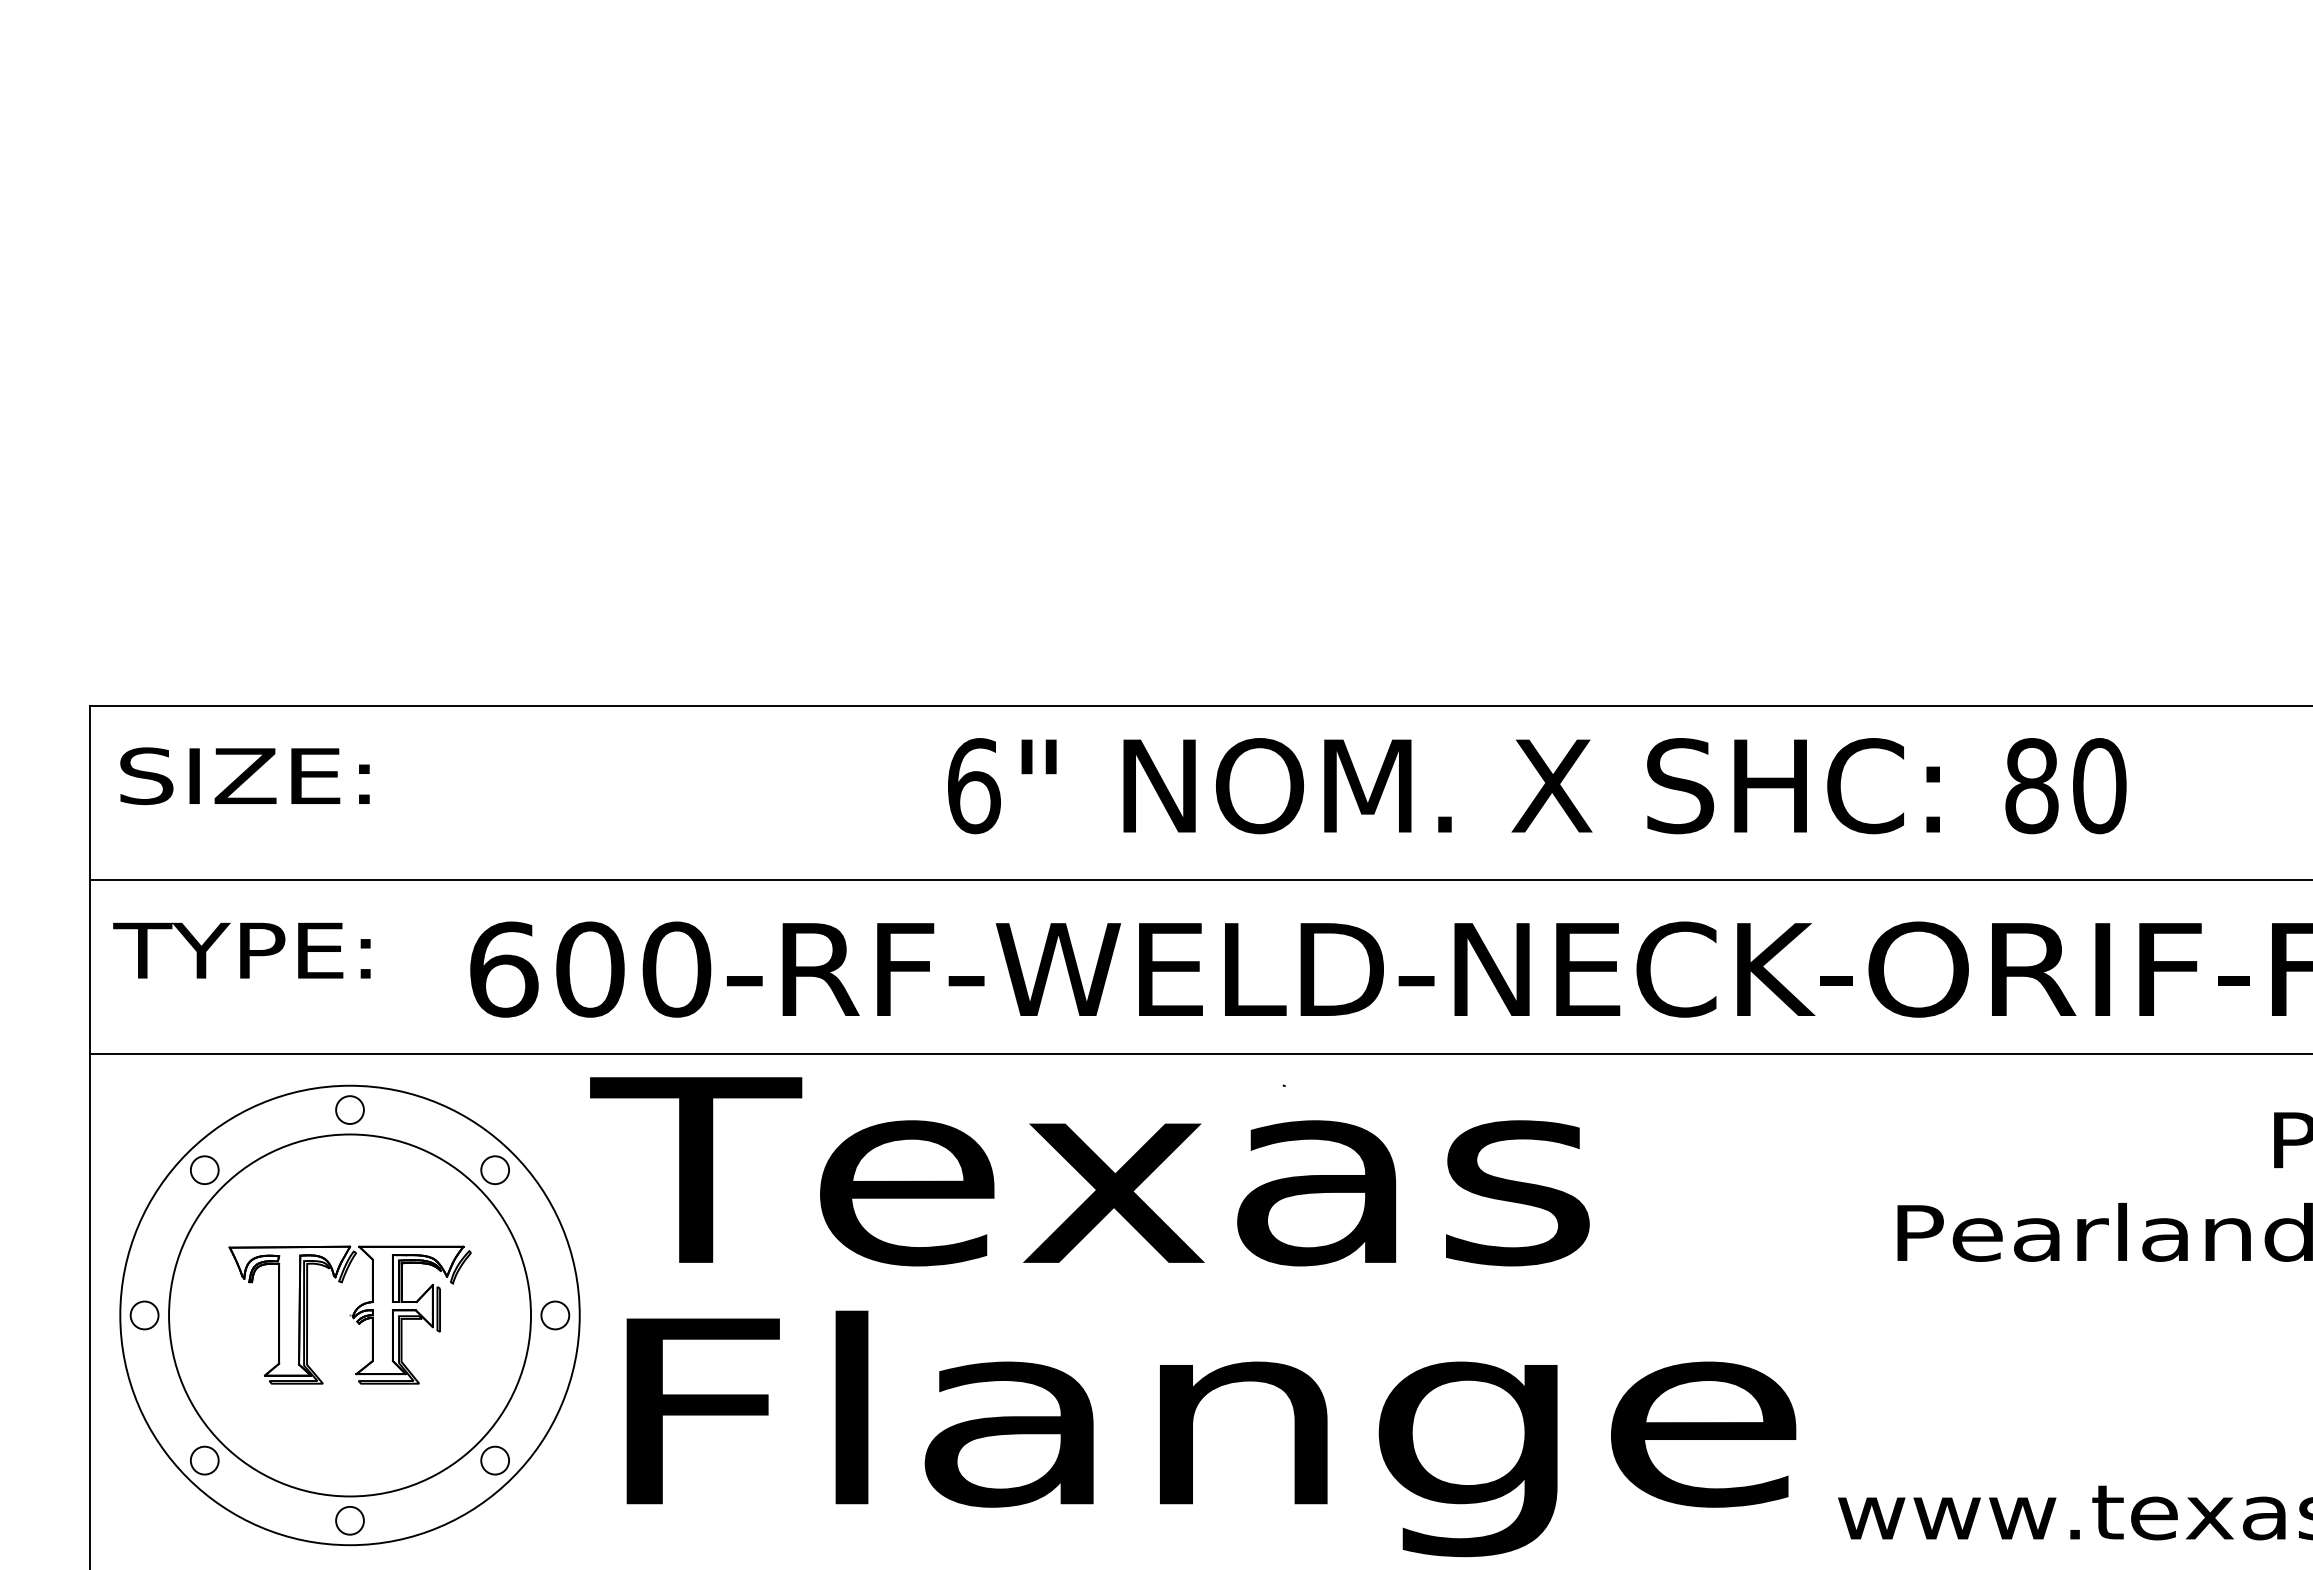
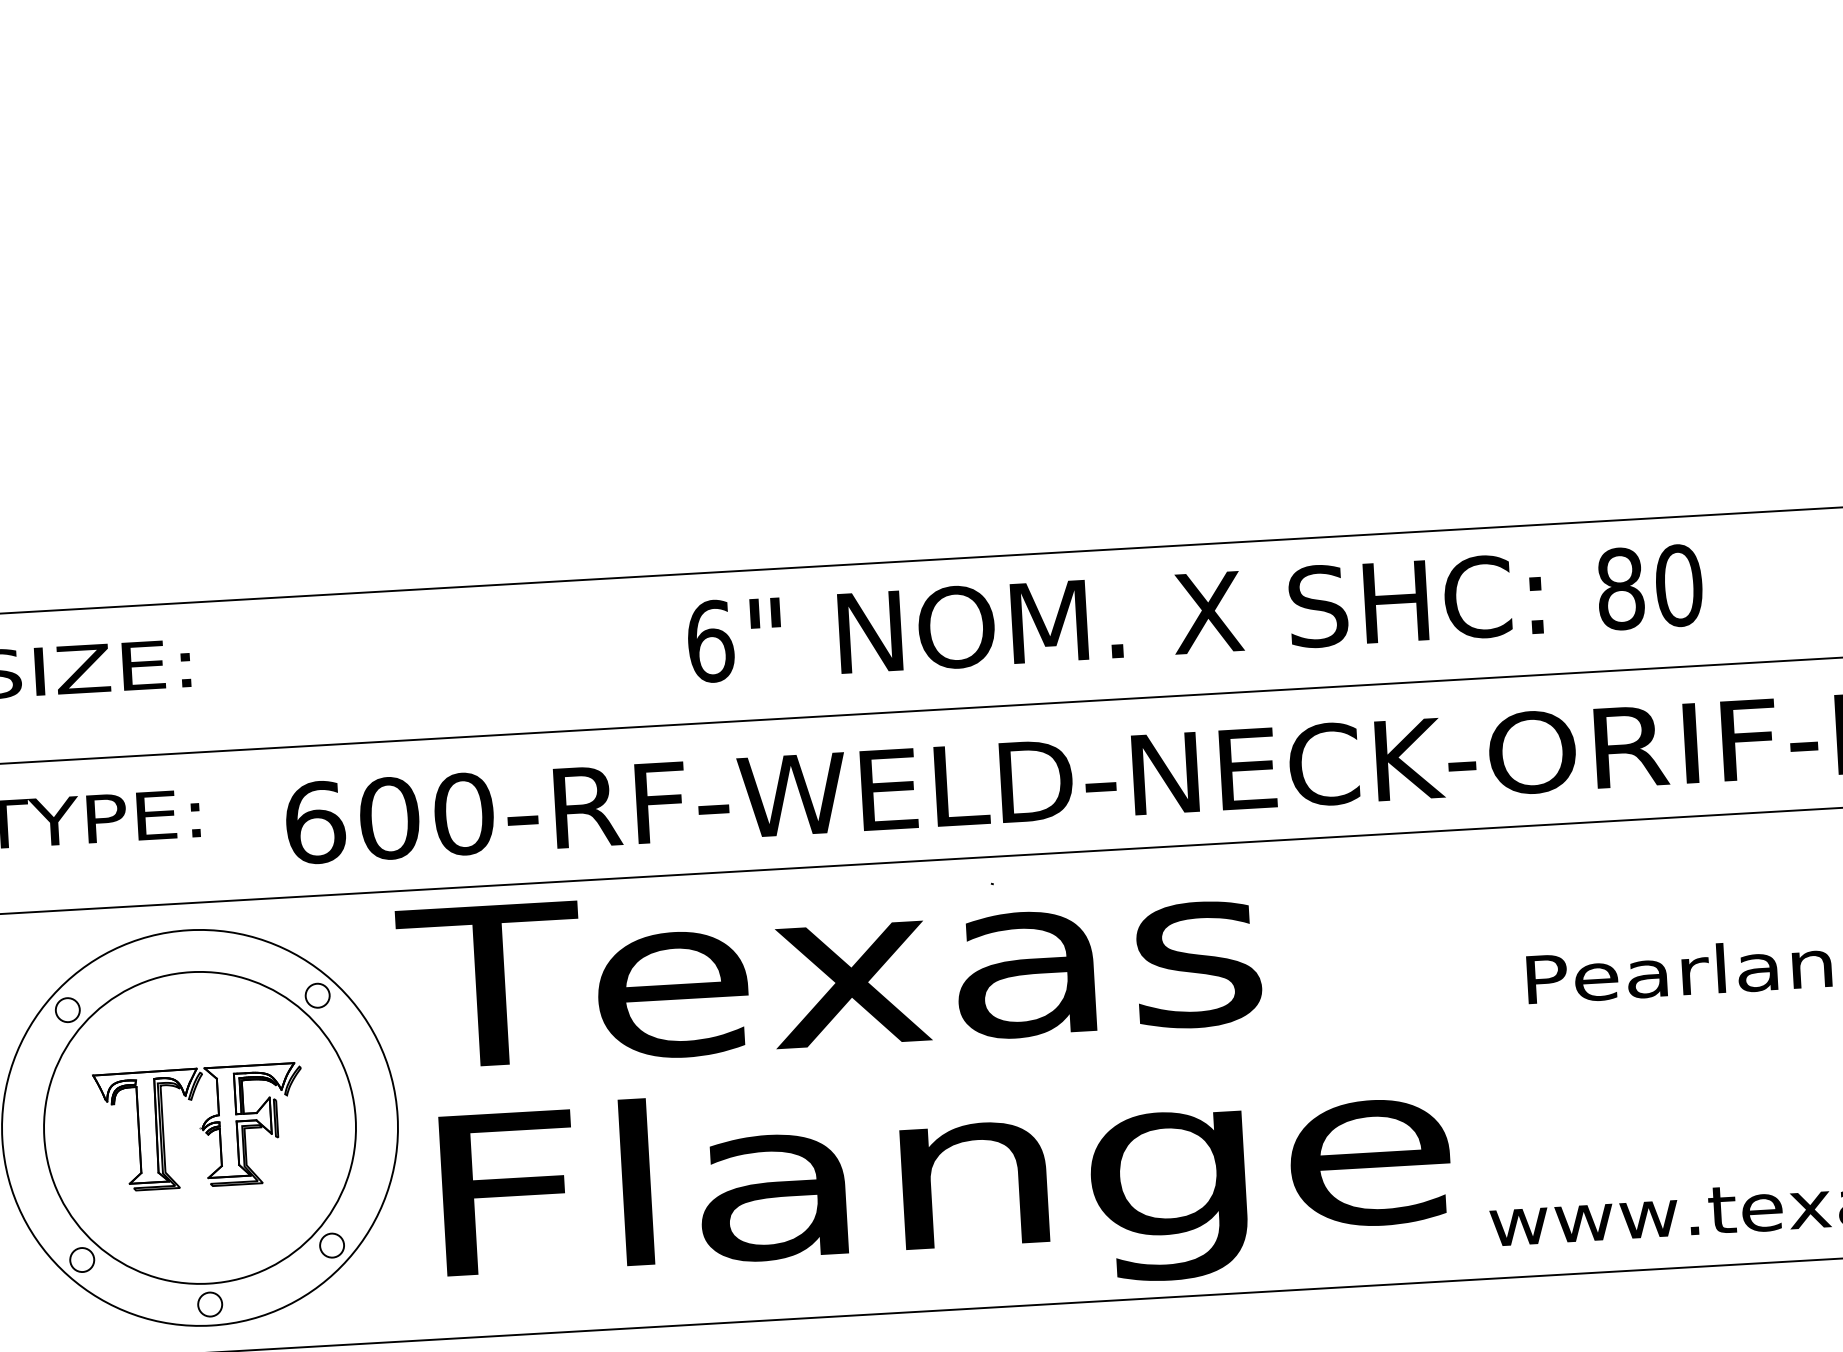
circle: (349, 1109) -> (189, 950), removed
circle: (144, 1315) -> (23, 1138), removed
circle: (555, 1315) -> (376, 1117), removed

